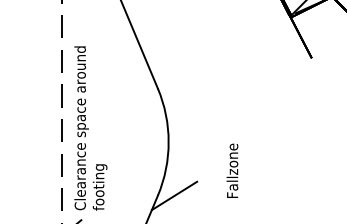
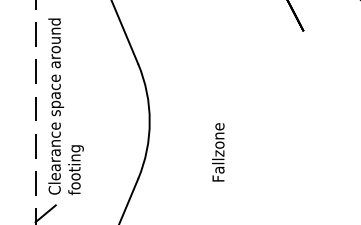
line: (174, 195) -> (156, 178), removed

